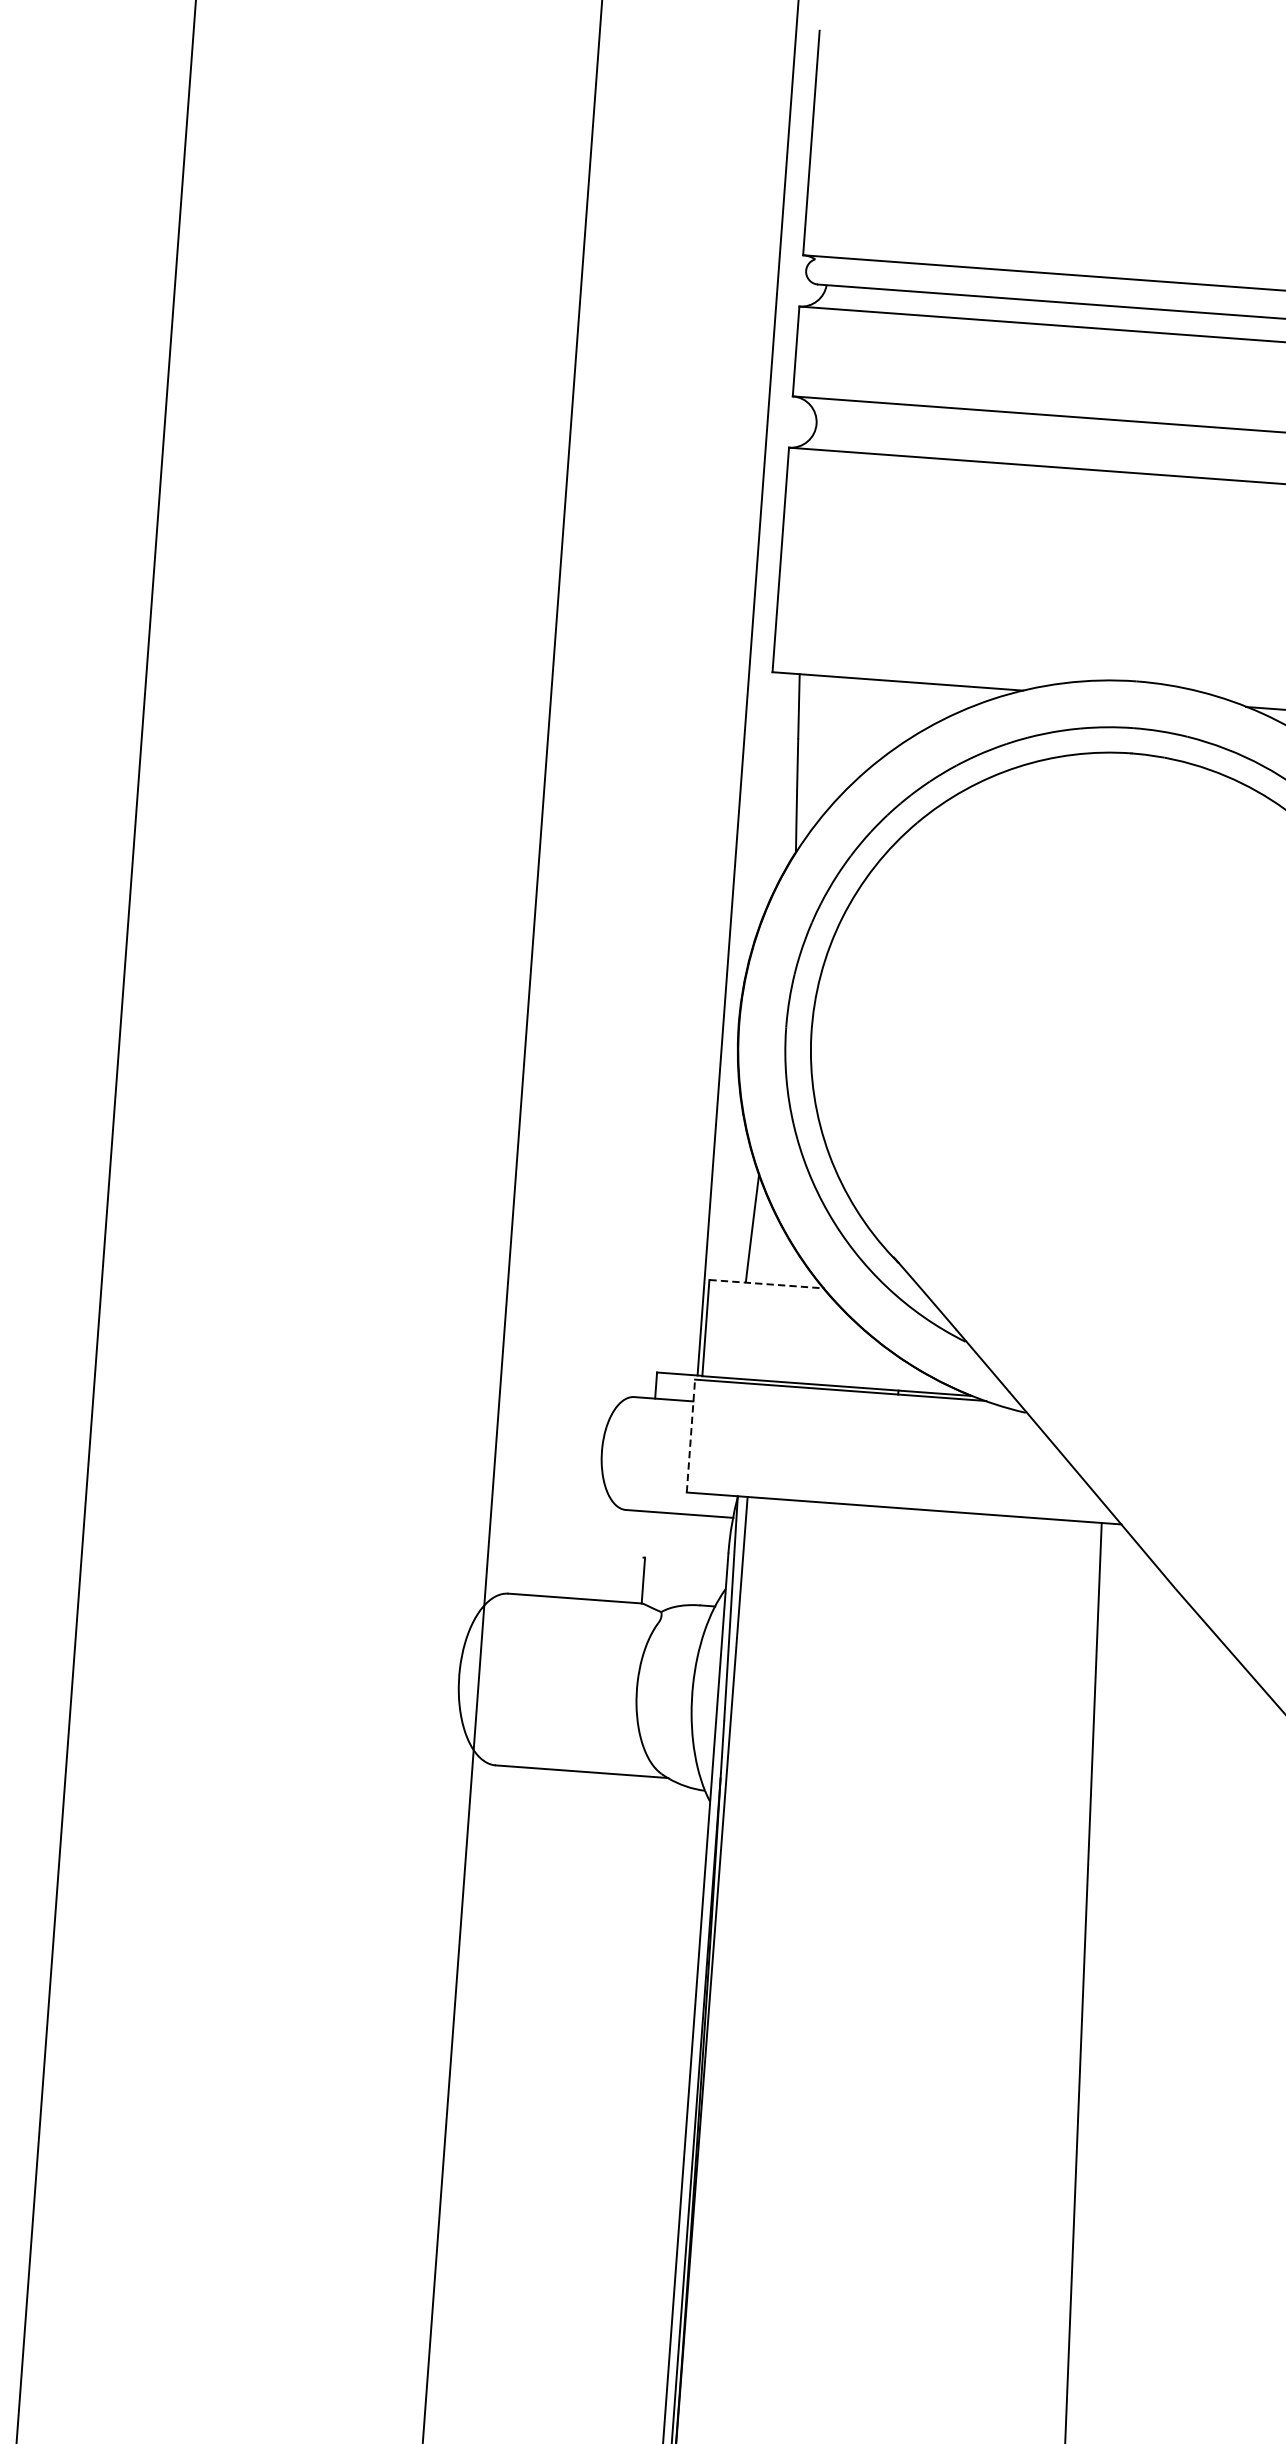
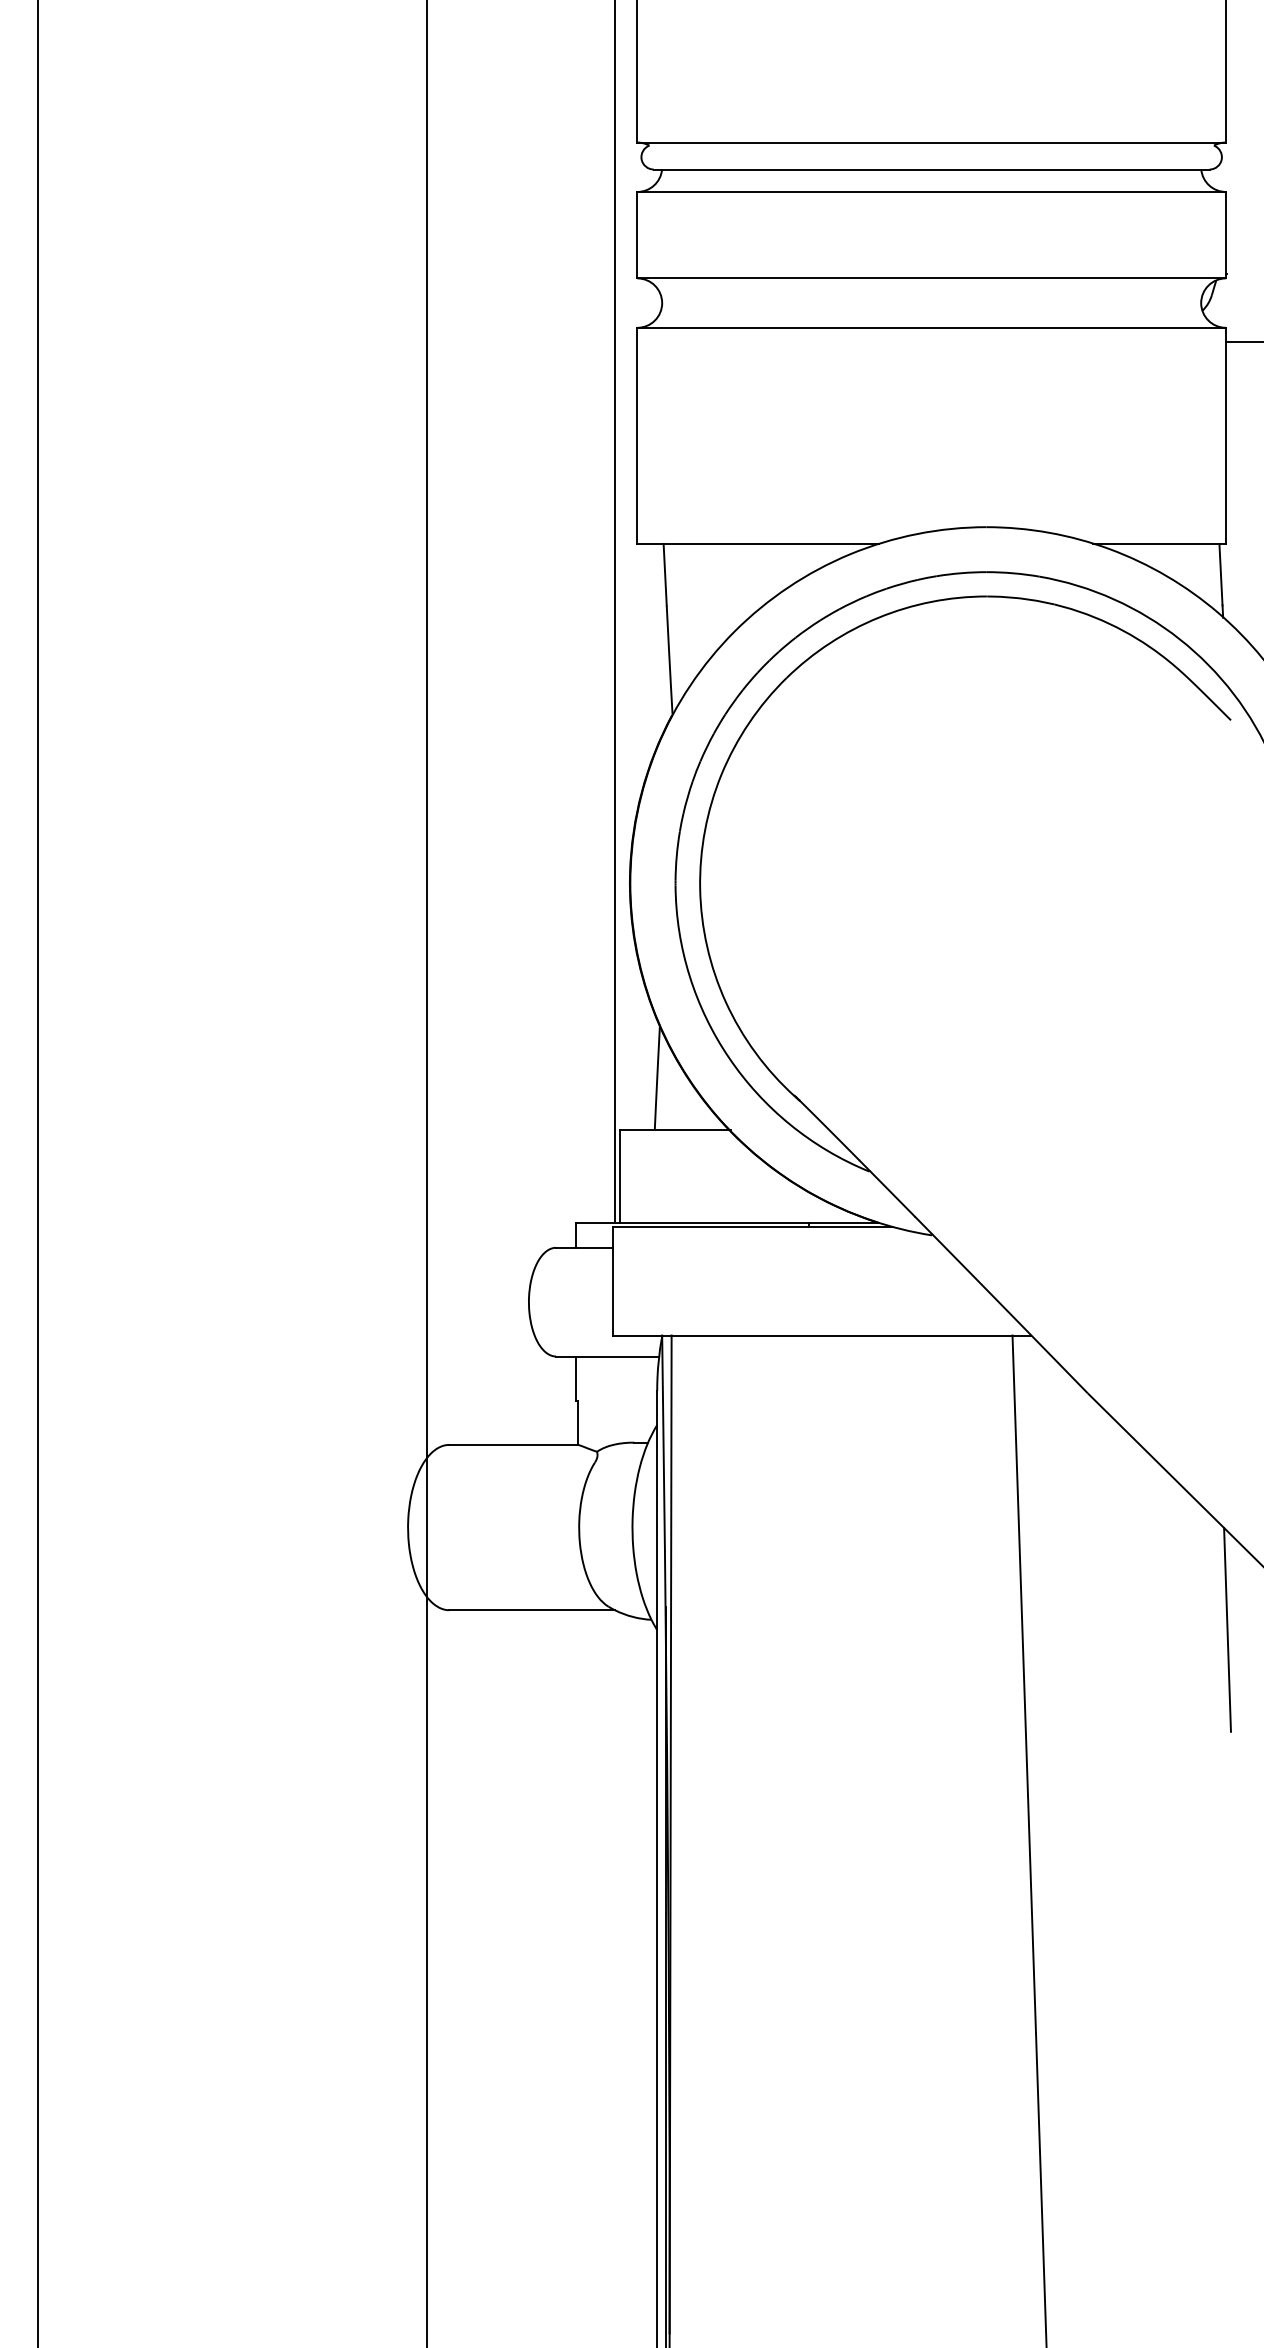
line: (767, 1284) -> (675, 1130), dashed -> solid
line: (691, 1435) -> (613, 1280), dashed -> solid
line: (645, 1534) -> (576, 1378), added

